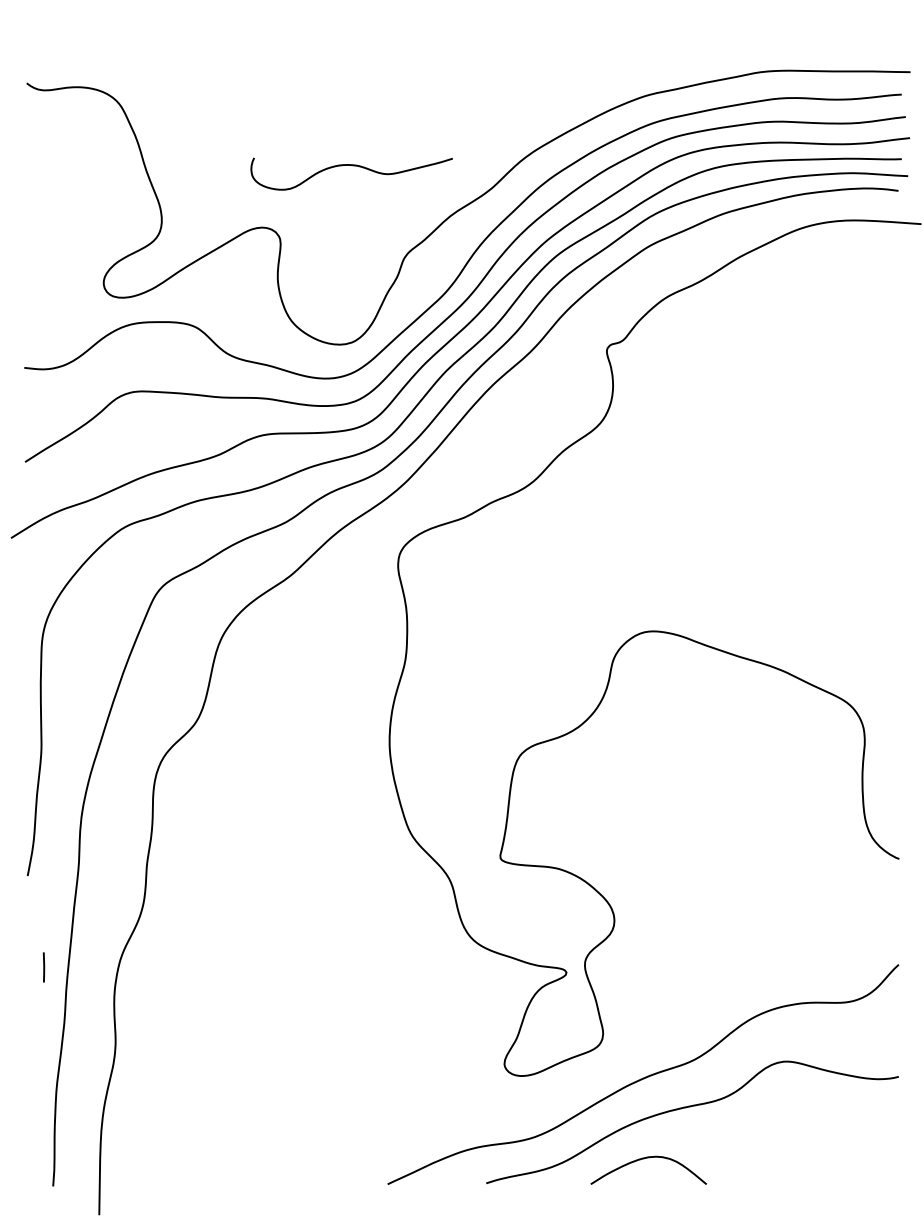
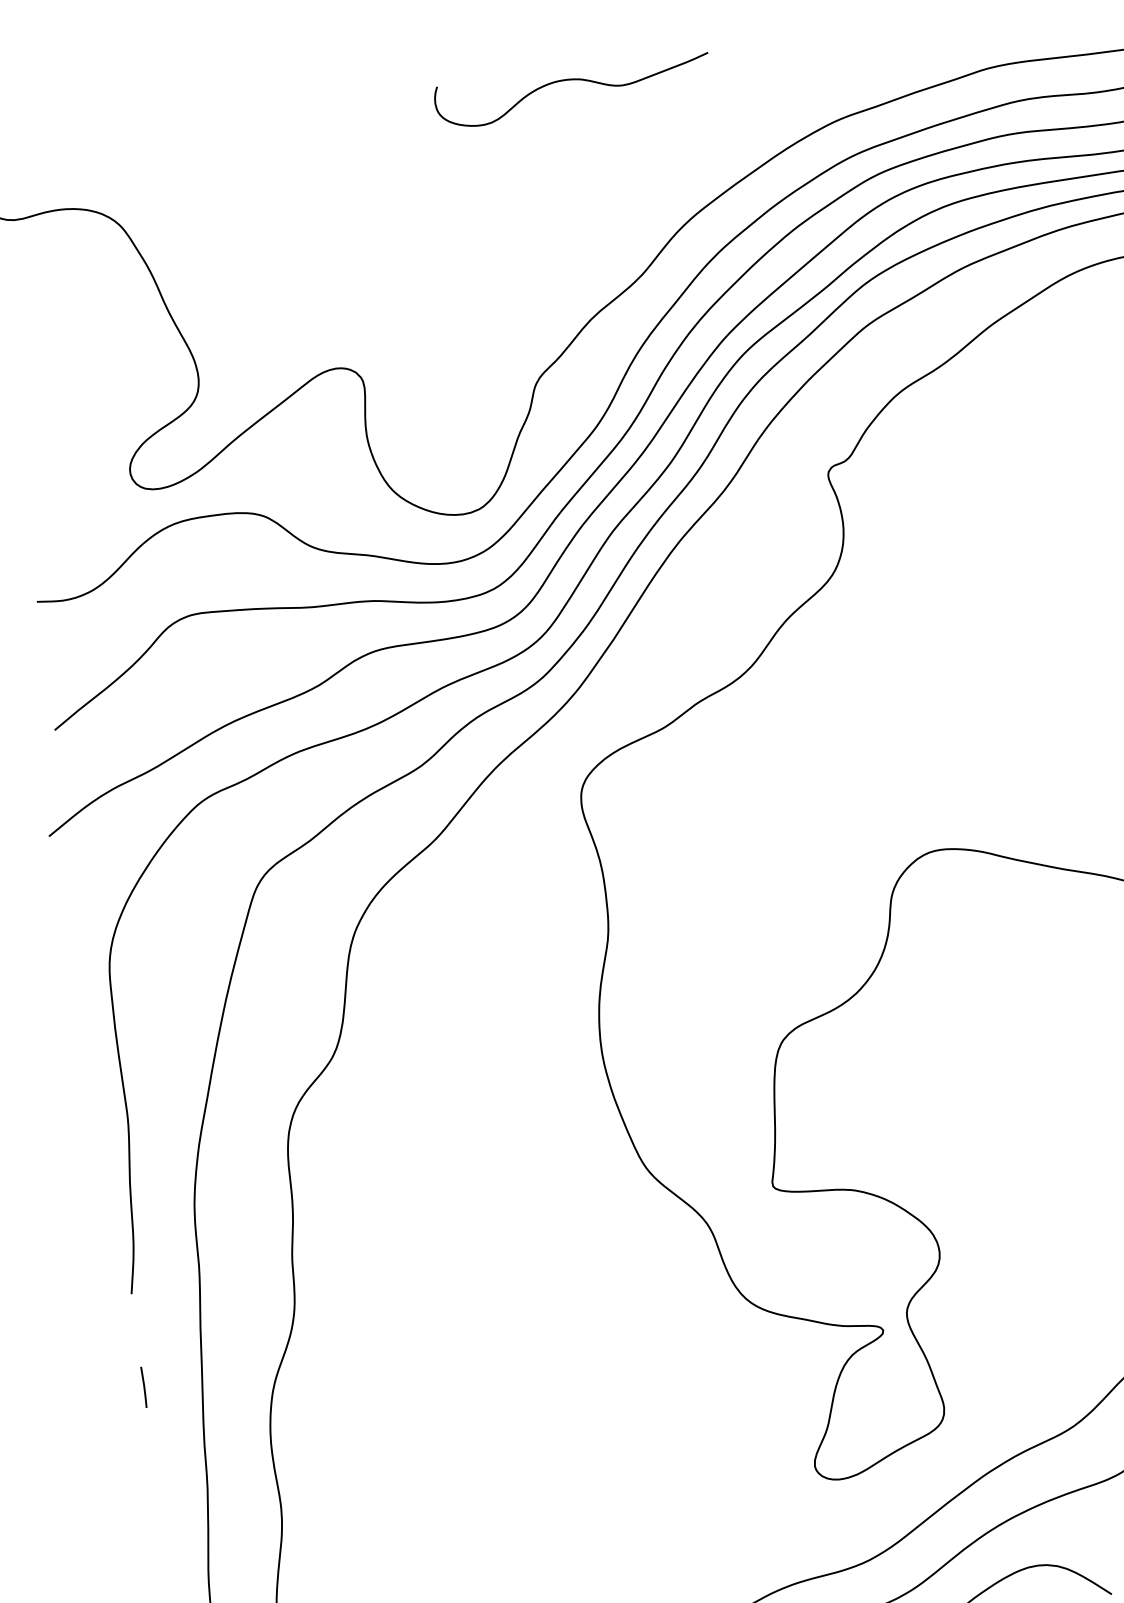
curve: (352, 166) -> (572, 81), moved
line: (43, 967) -> (143, 1387), moved

